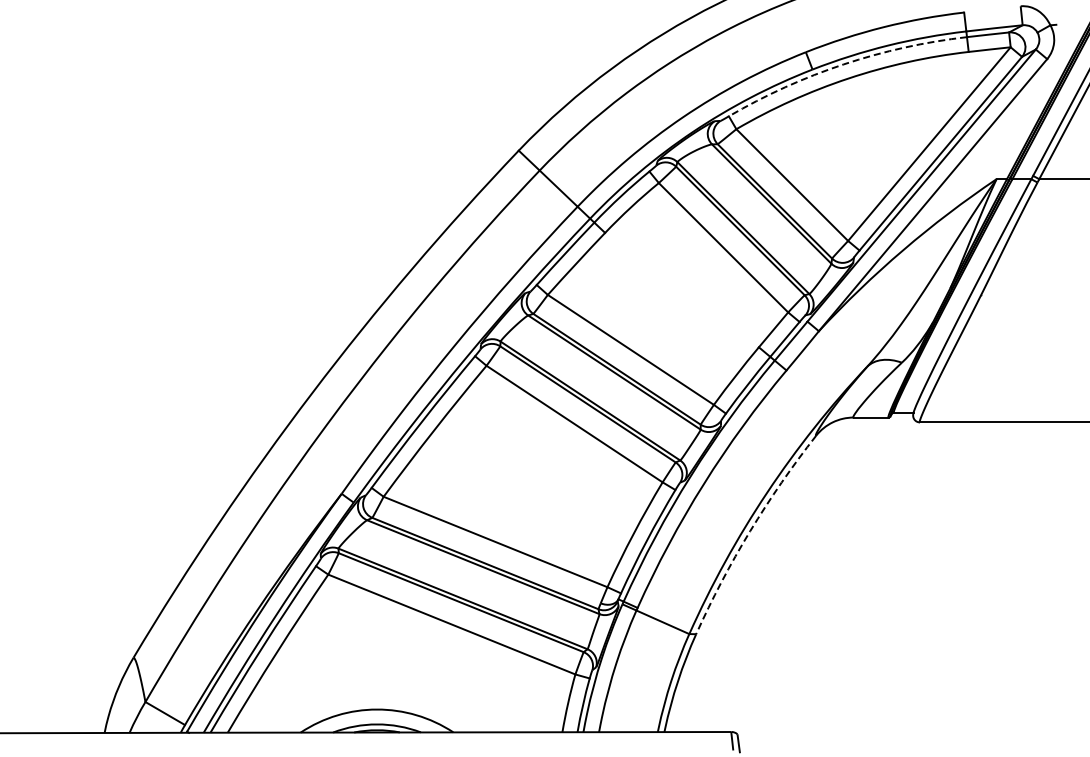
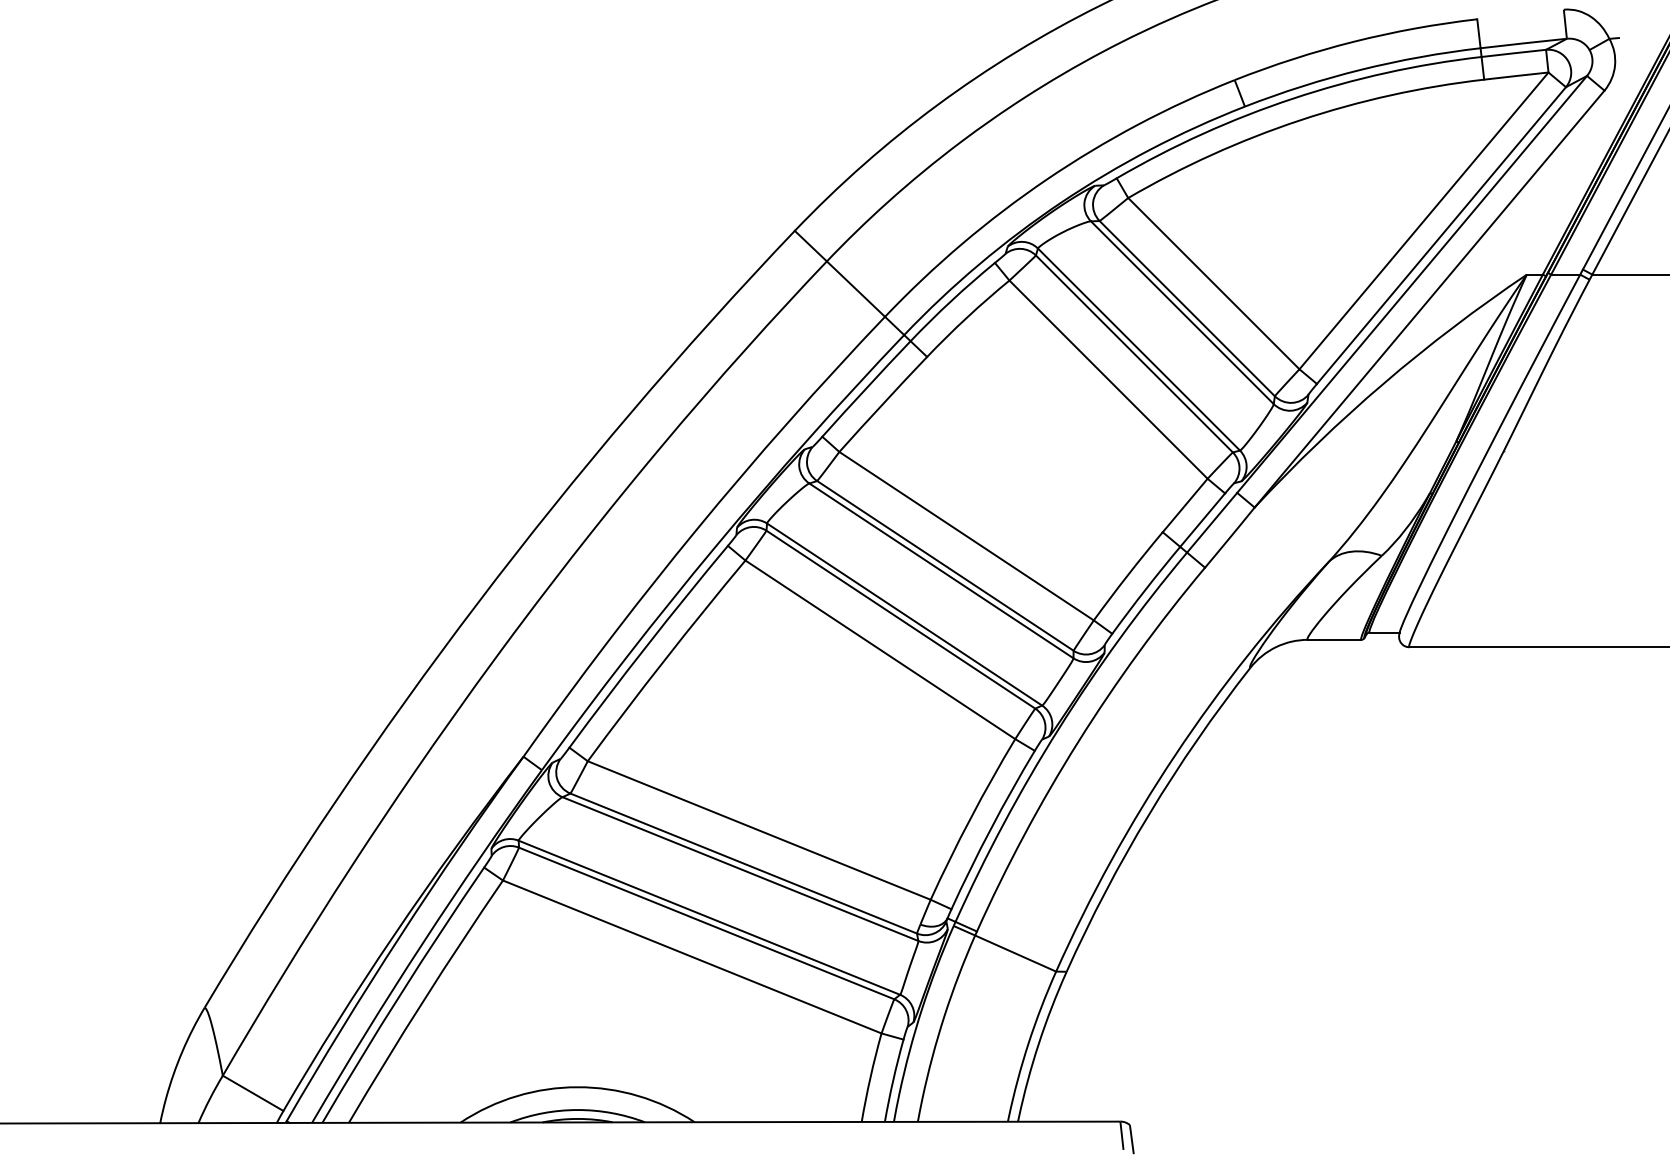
arc: (843, 64) -> (1292, 98), dashed -> solid
arc: (750, 531) -> (1149, 814), dashed -> solid

